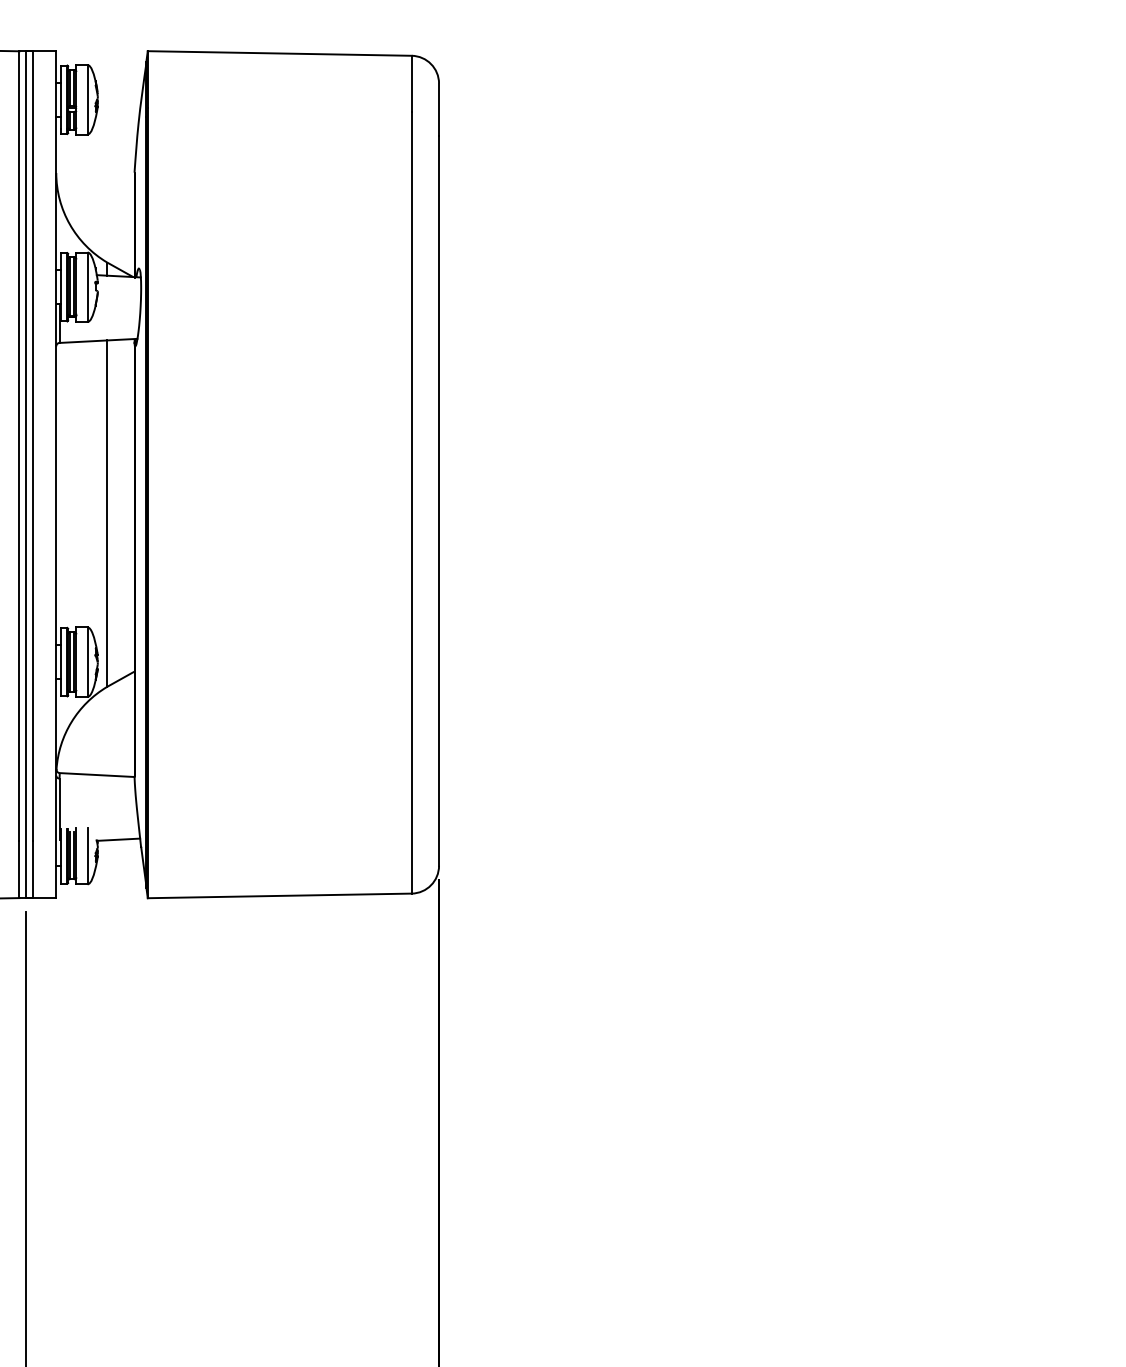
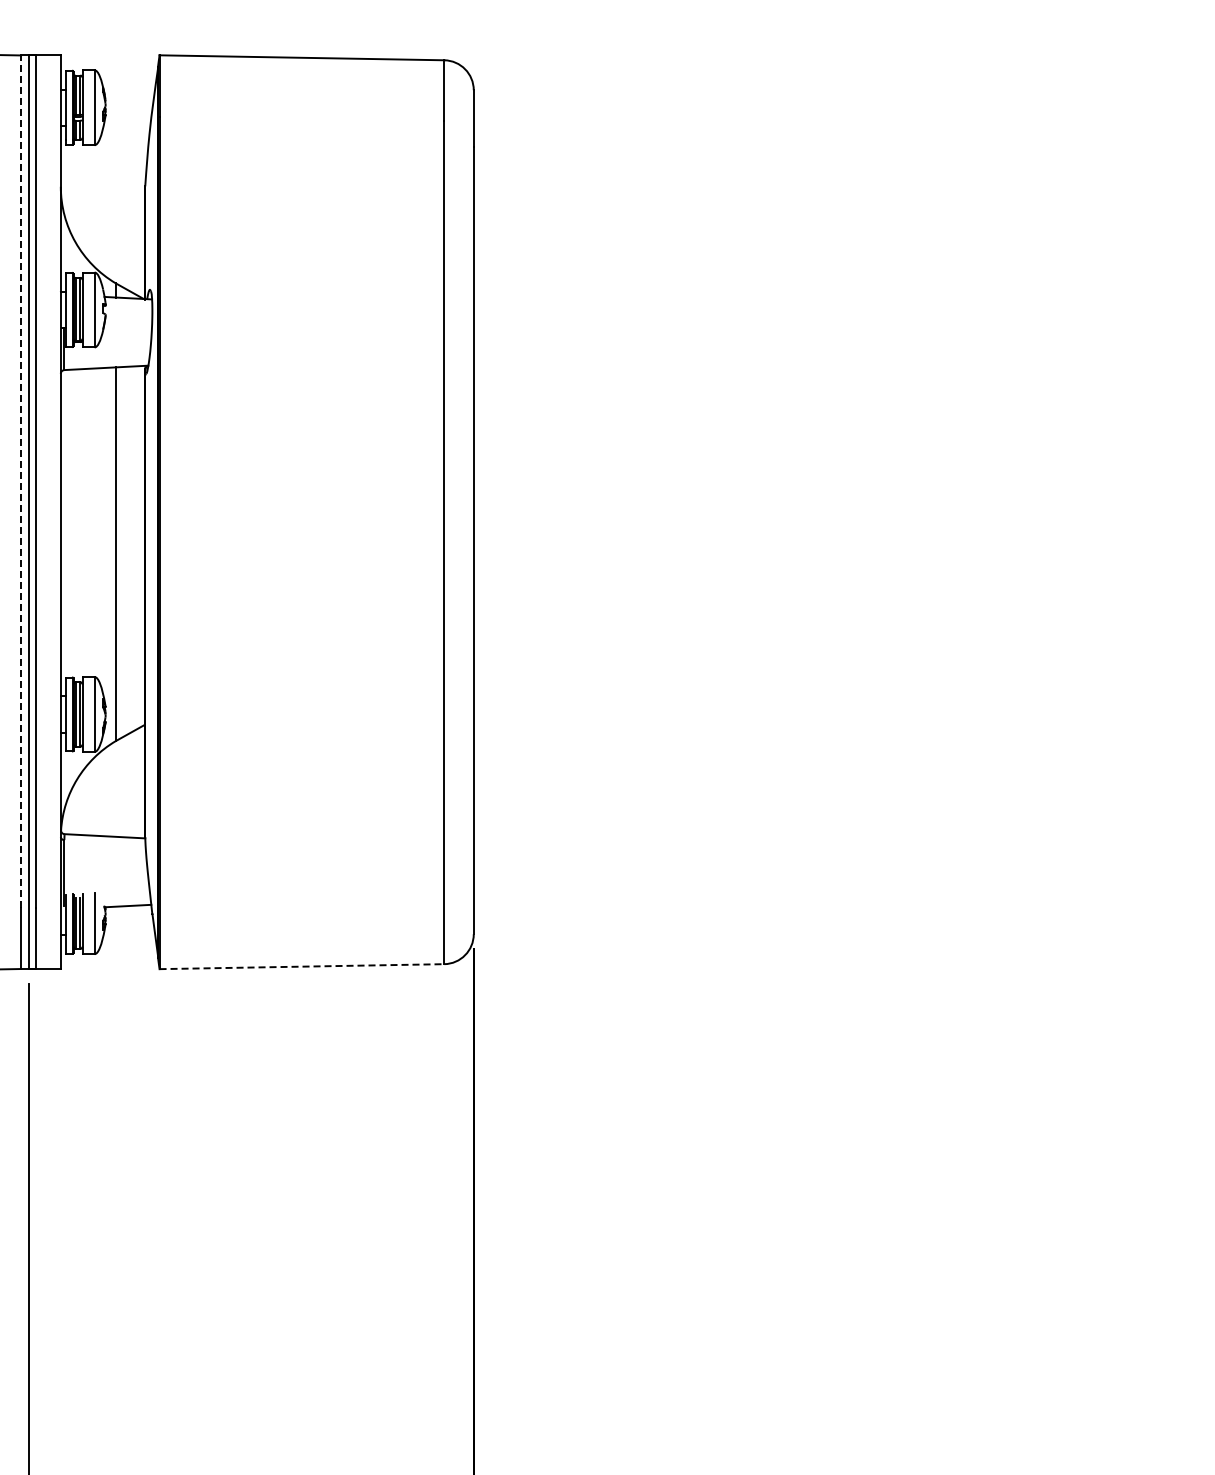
line: (19, 446) -> (21, 481), solid -> dashed
line: (280, 895) -> (302, 966), solid -> dashed

